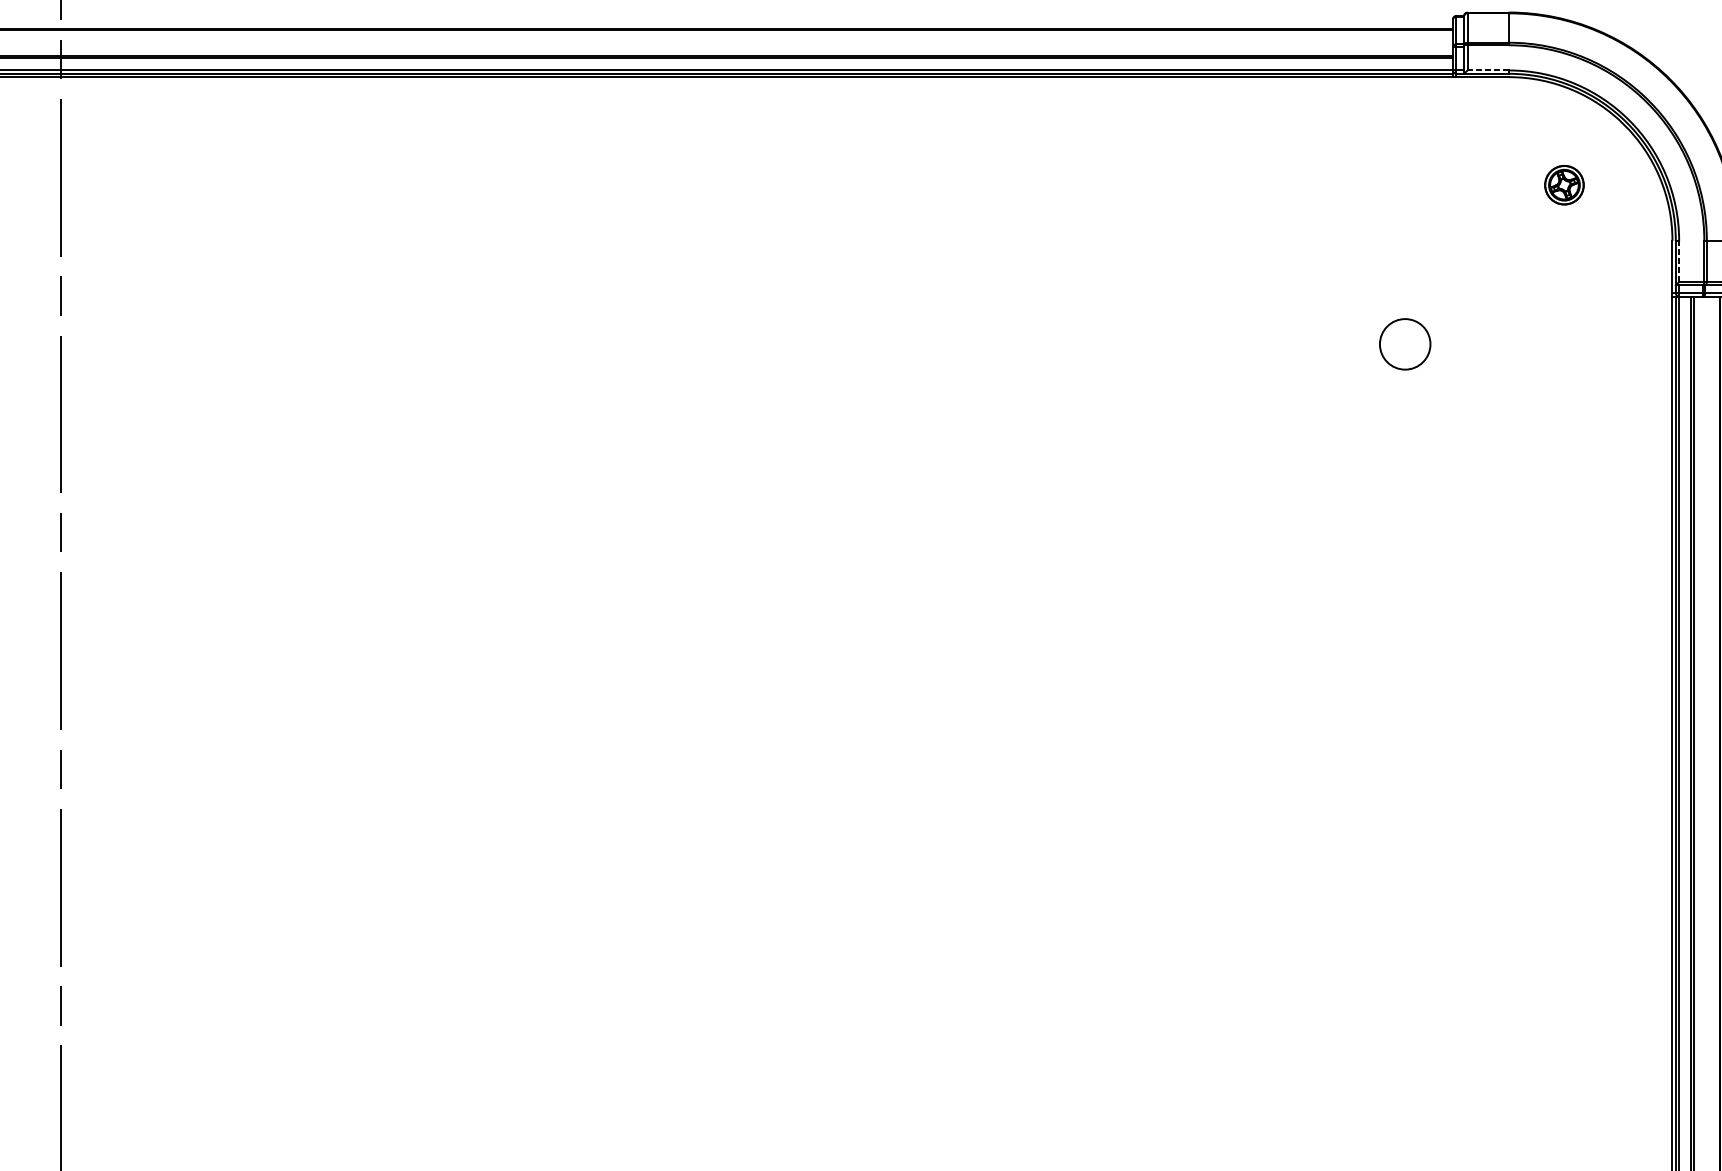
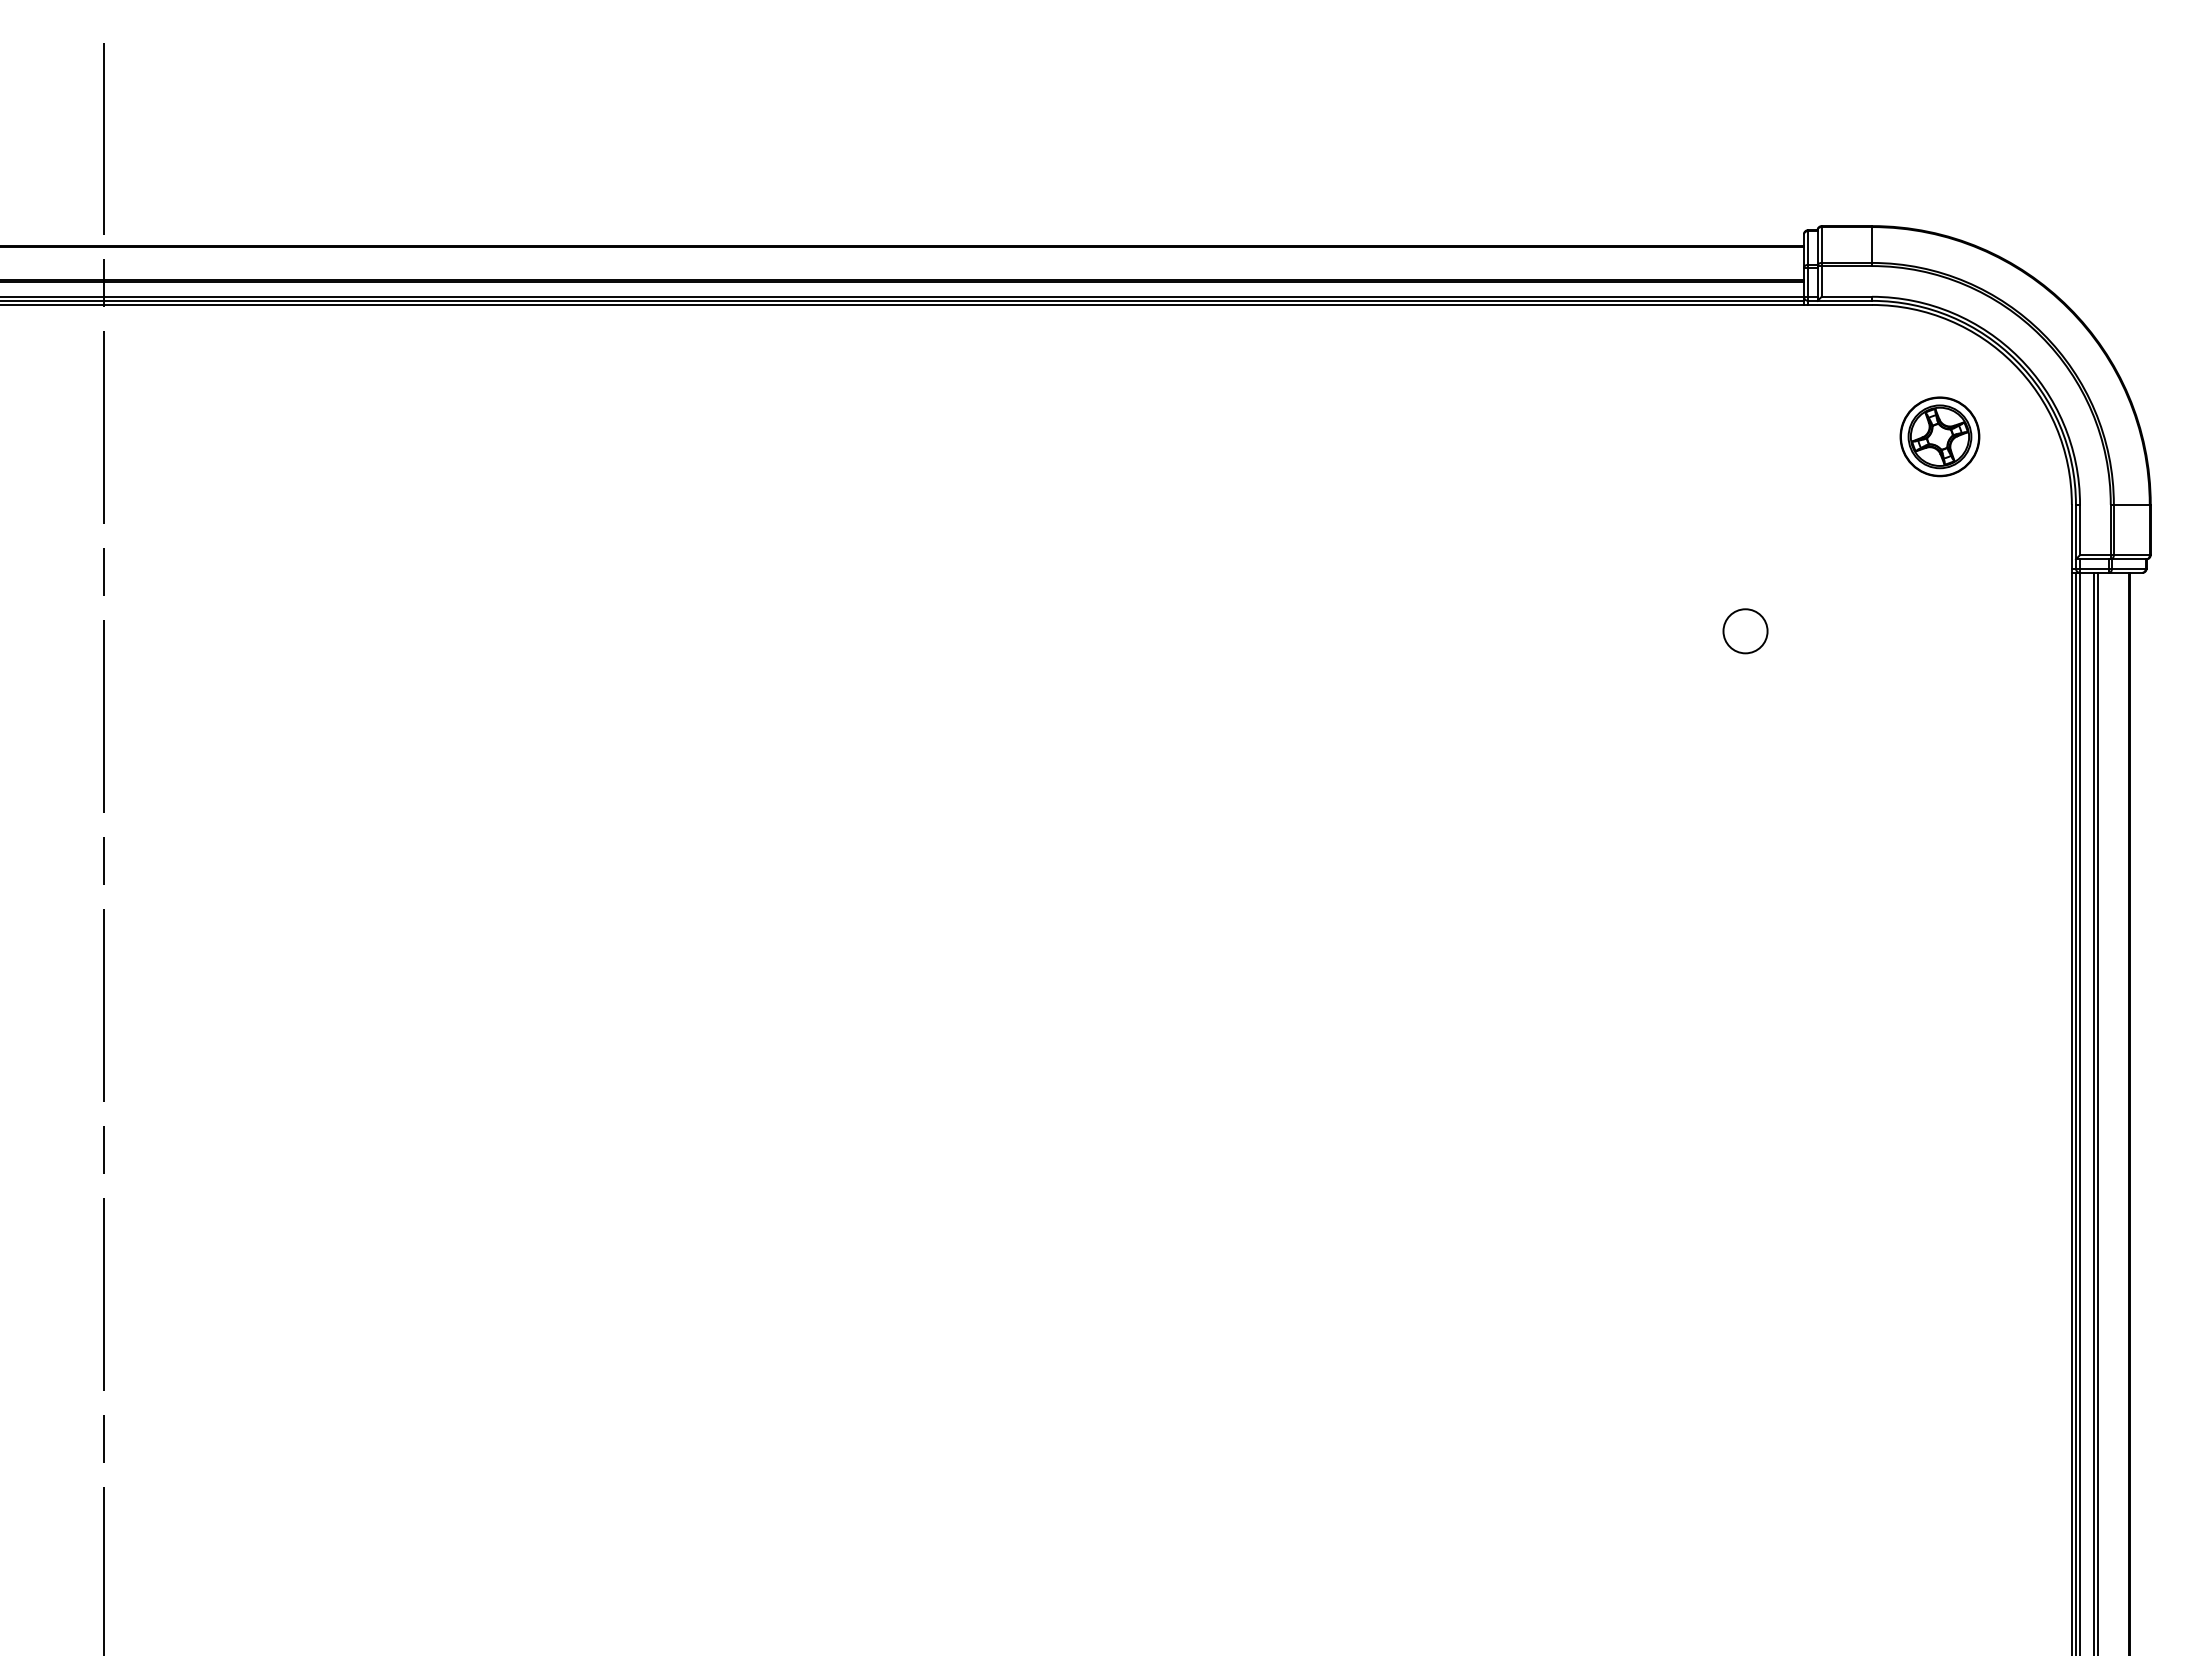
line: (1487, 70) -> (1846, 296), dashed -> solid
part: (1564, 184) -> (1939, 436), size x1.67
line: (1679, 261) -> (2080, 529), dashed -> solid
circle: (1405, 344) -> (1745, 631), size x0.71

